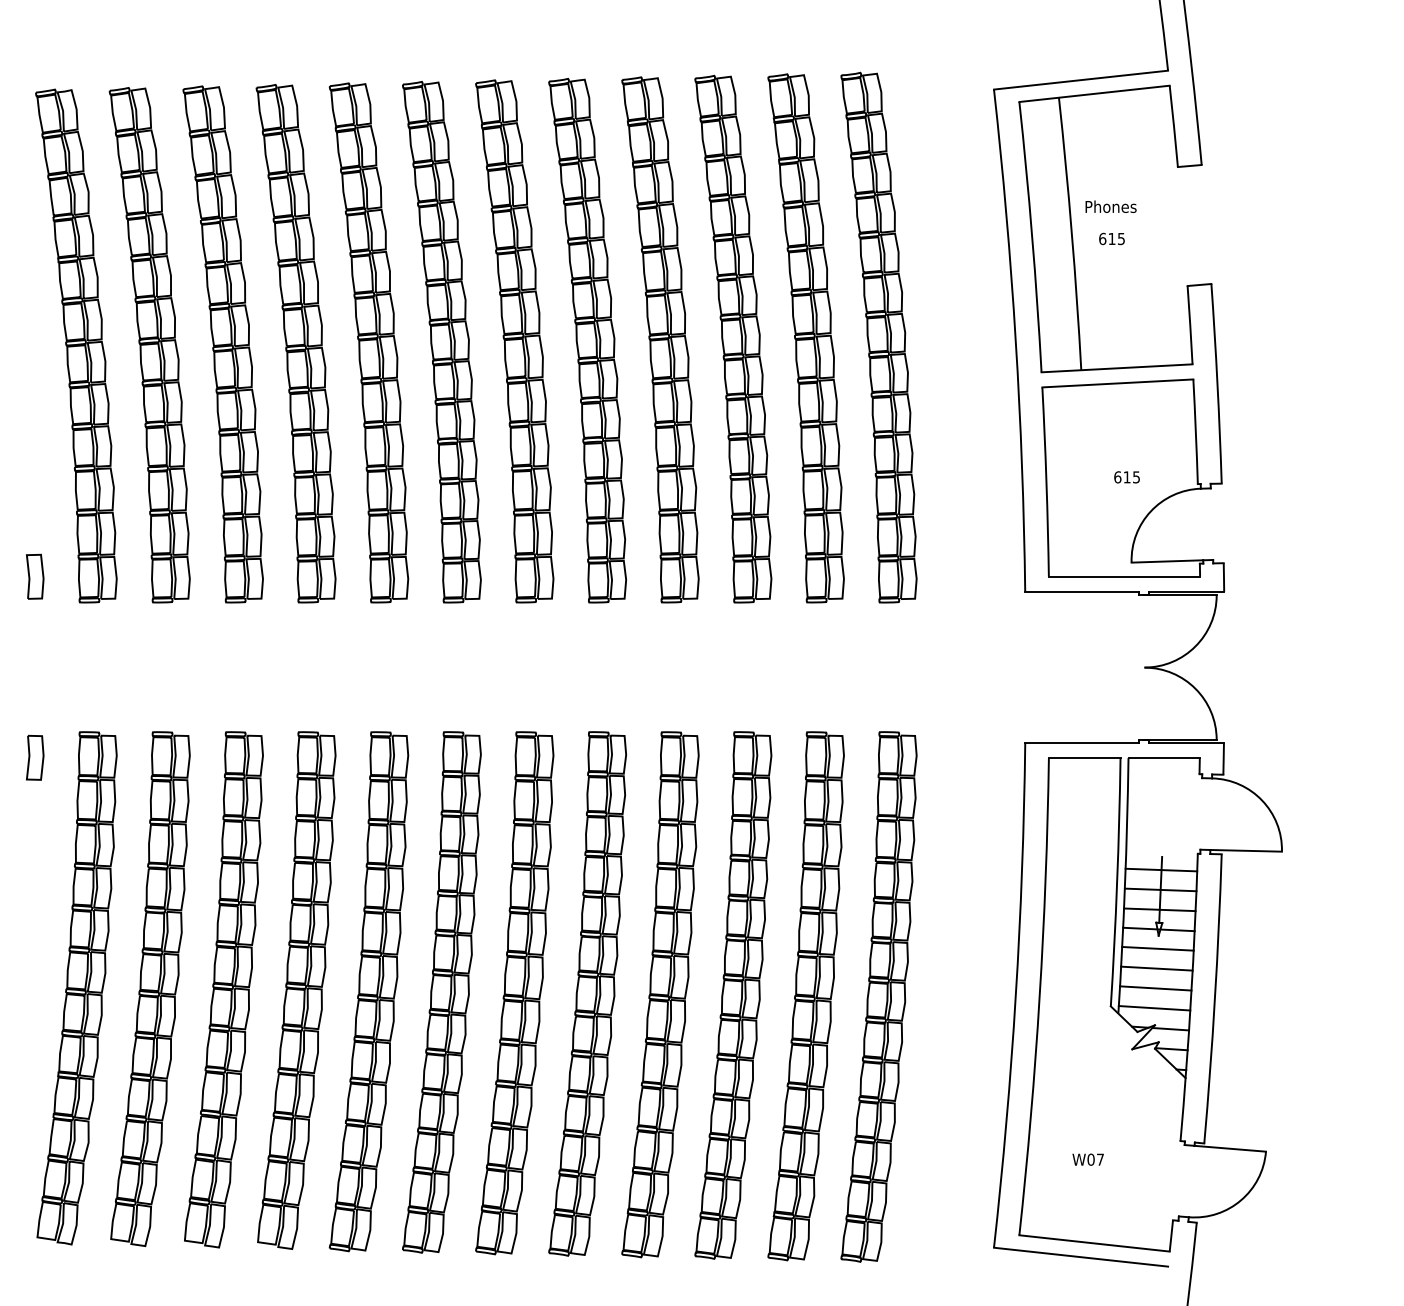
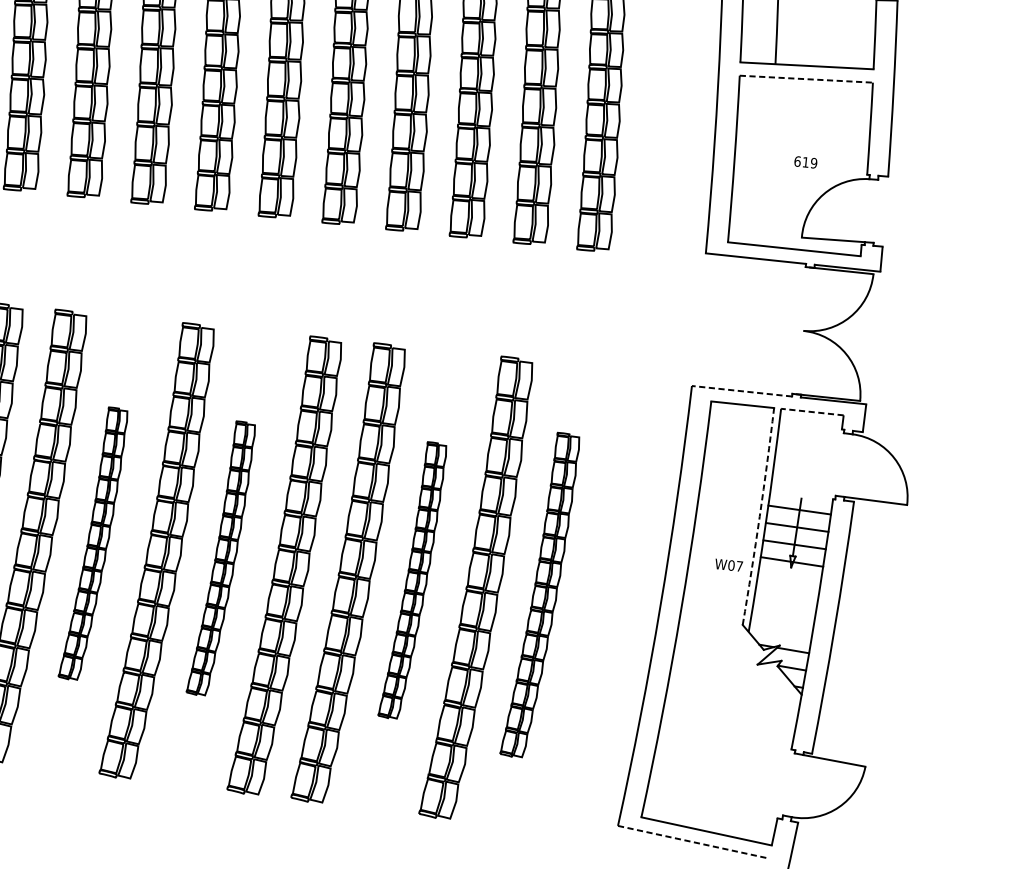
line: (1117, 383) -> (806, 79), solid -> dashed
text: (1136, 477) -> (814, 163), 615 -> 619
line: (1081, 742) -> (741, 390), solid -> dashed
line: (1164, 758) -> (812, 412), solid -> dashed
arc: (1117, 882) -> (760, 516), solid -> dashed
line: (1157, 948) -> (789, 578), removed
line: (1156, 968) -> (786, 595), removed
line: (1155, 988) -> (783, 613), removed
part: (368, 991) -> (92, 543), size x0.6
part: (514, 993) -> (220, 558), size x0.6
part: (733, 995) -> (412, 580), size x0.6
part: (878, 996) -> (539, 594), size x0.7
line: (1154, 1008) -> (780, 630), removed
text: (1087, 1159) -> (728, 565), moved
line: (1081, 1257) -> (693, 842), solid -> dashed

